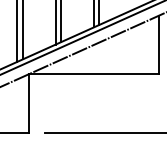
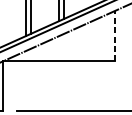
line: (159, 44) -> (114, 35), solid -> dashed

